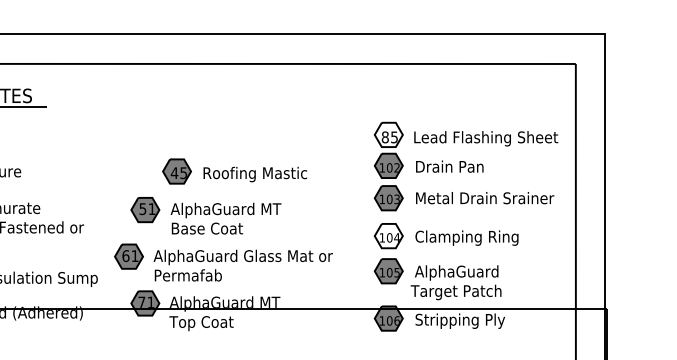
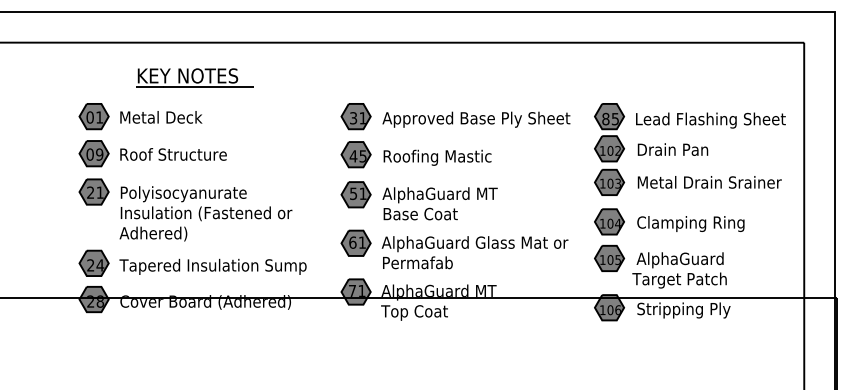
part: (240, 134) -> (455, 116), added
fill: (388, 134) -> (609, 116), added
part: (234, 171) -> (415, 154), moved
fill: (388, 235) -> (609, 221), added
part: (223, 262) -> (454, 249), moved

